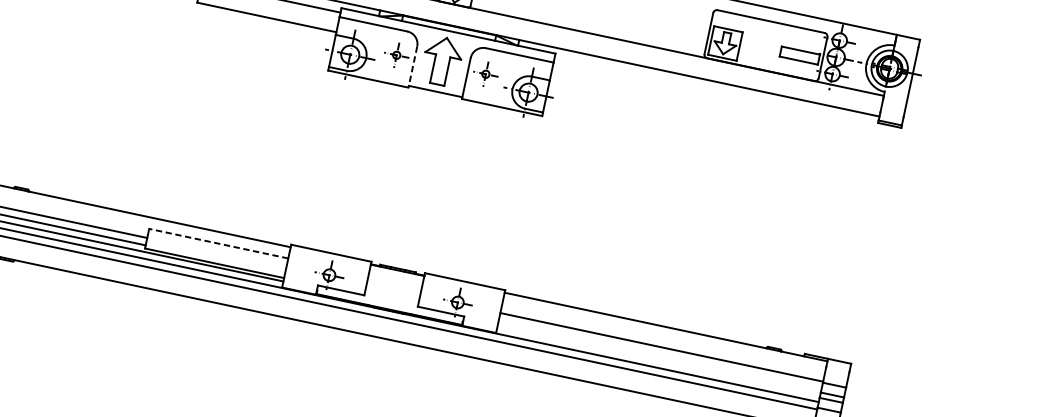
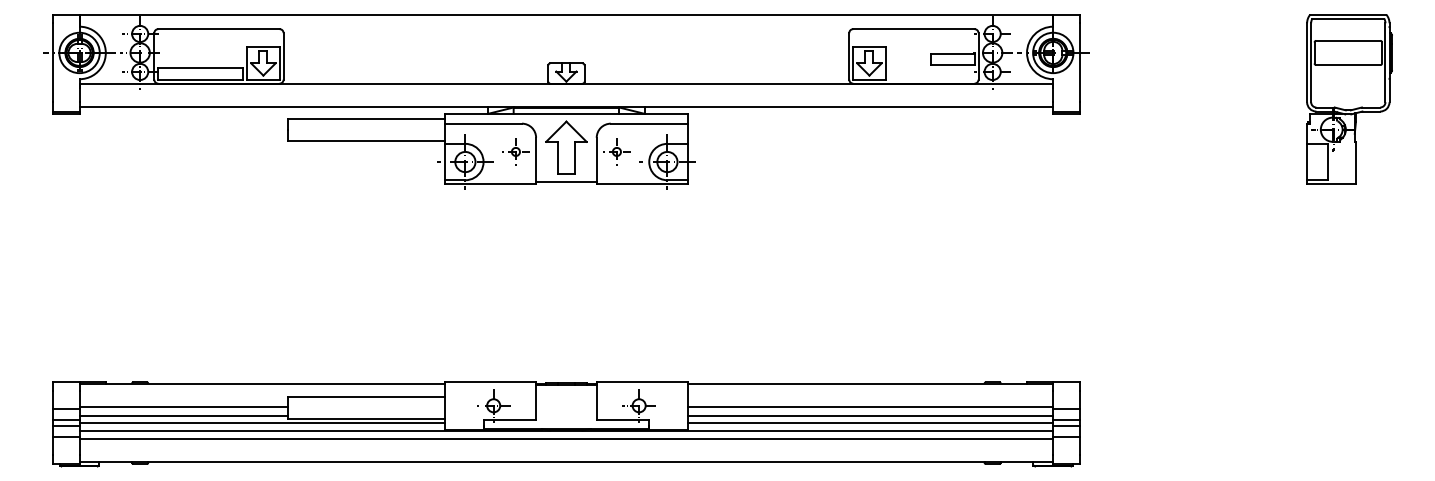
line: (413, 67) -> (536, 161), dashed -> solid
line: (218, 244) -> (366, 397), dashed -> solid
line: (660, 354) -> (870, 415), added
line: (658, 361) -> (870, 423), added

